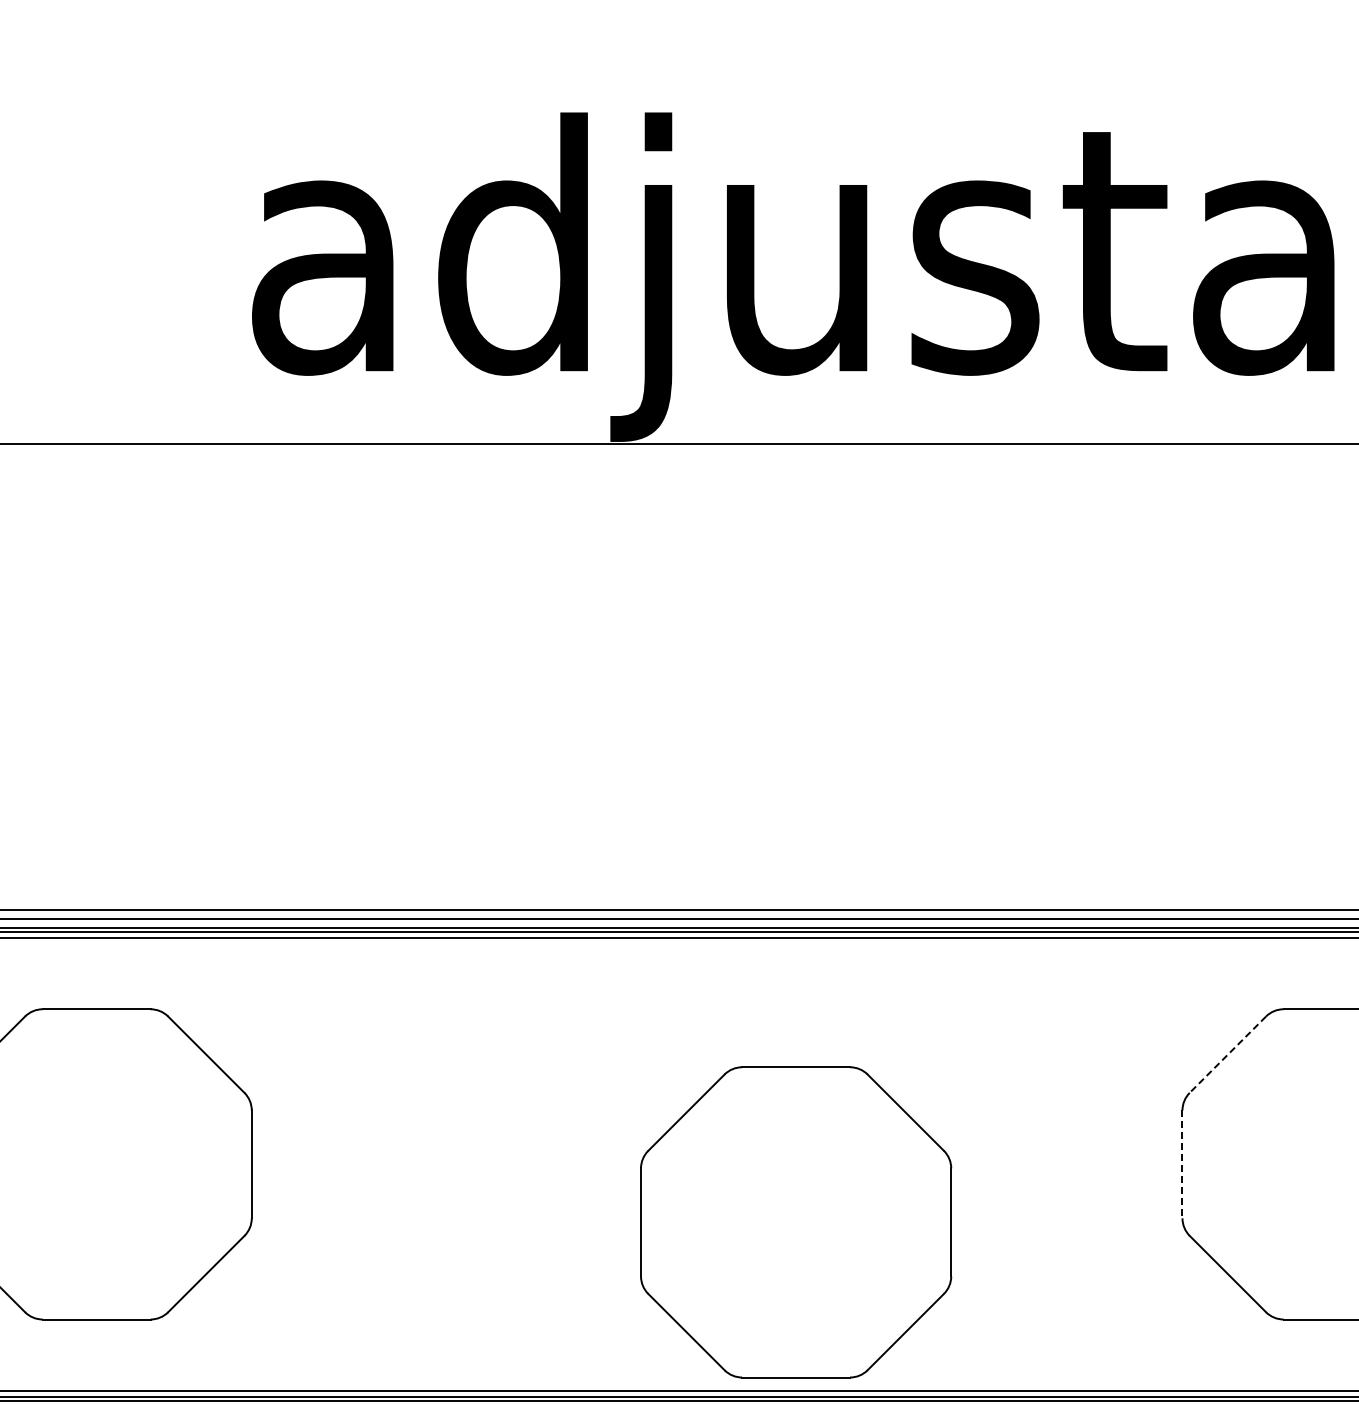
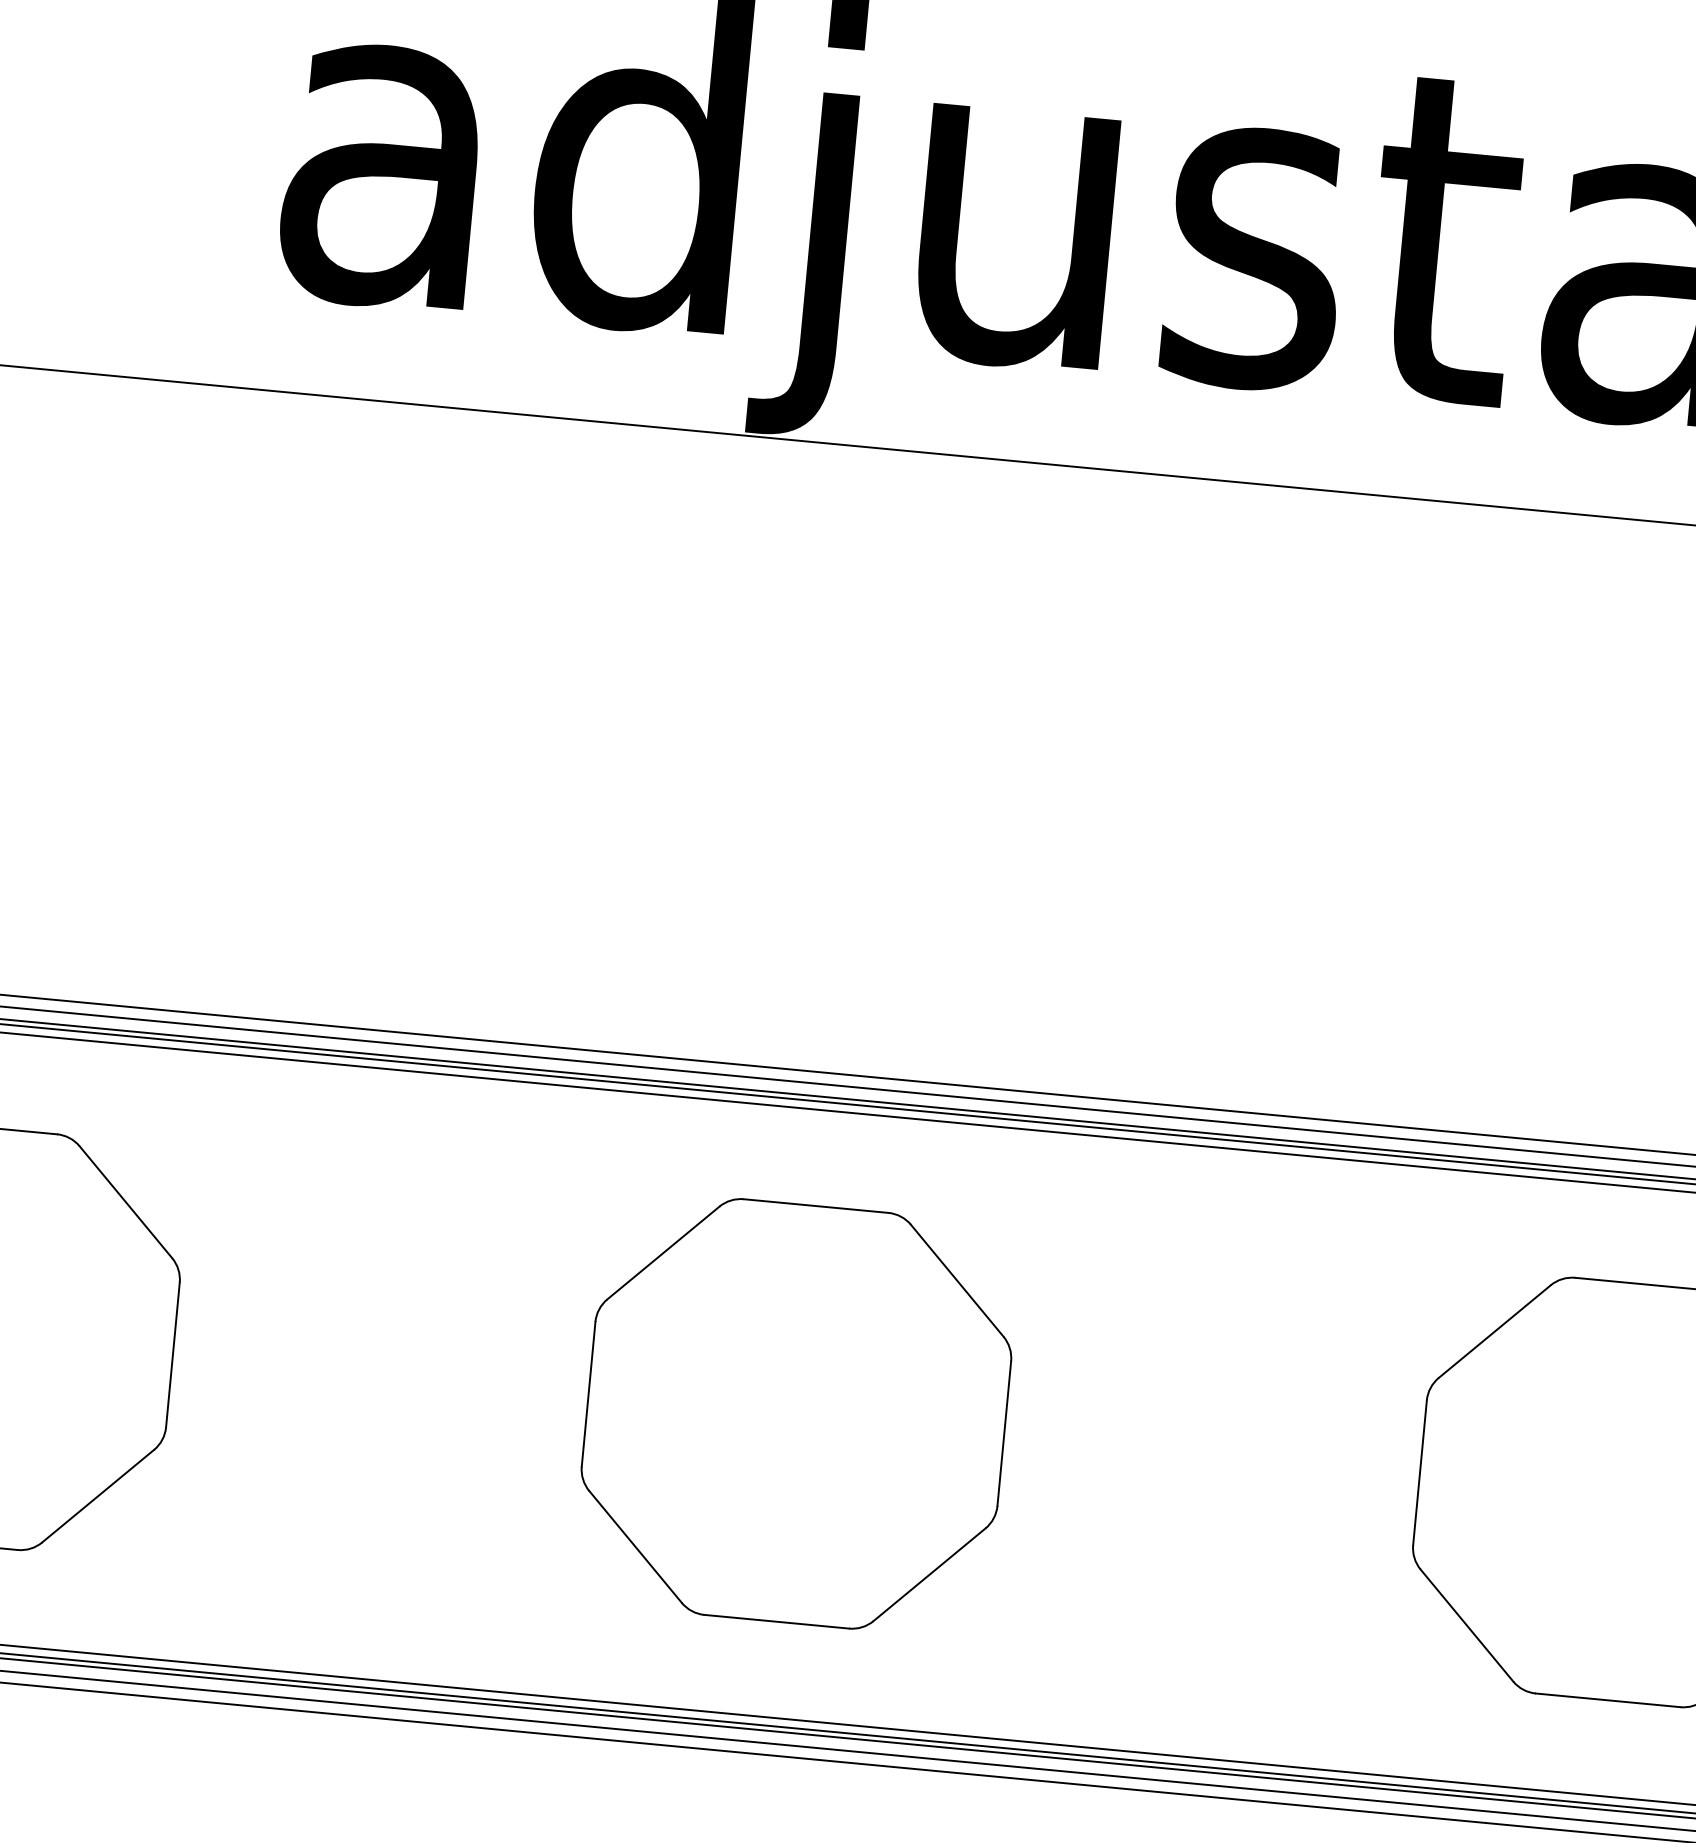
line: (1227, 1054) -> (1494, 1331), dashed -> solid
line: (1182, 1164) -> (1420, 1473), dashed -> solid
part: (796, 1222) -> (796, 1414), moved

